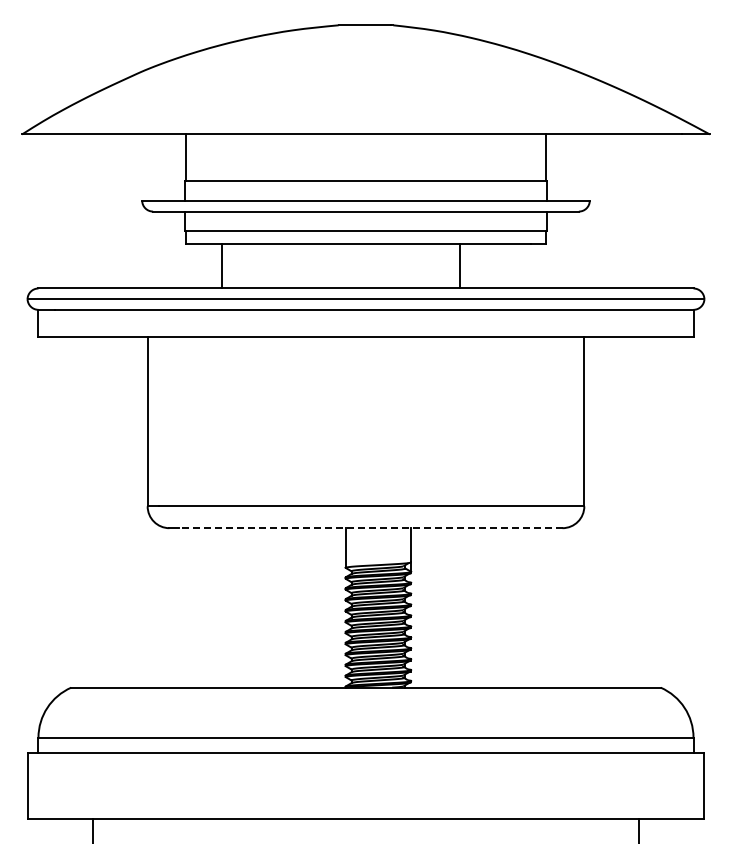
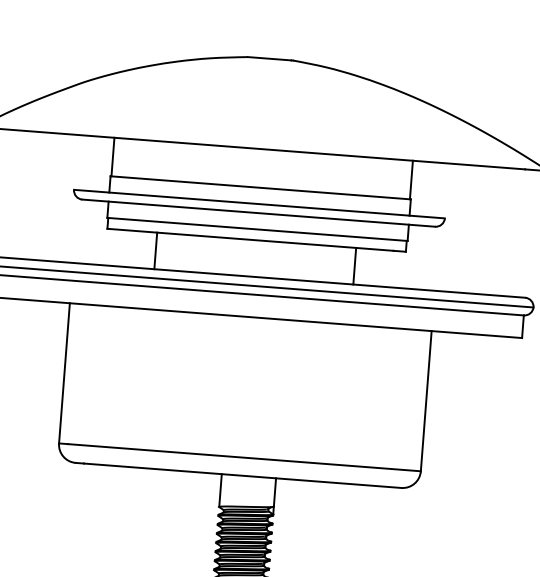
line: (221, 266) -> (155, 250), moved
line: (460, 266) -> (355, 266), moved
line: (370, 528) -> (242, 475), dashed -> solid

